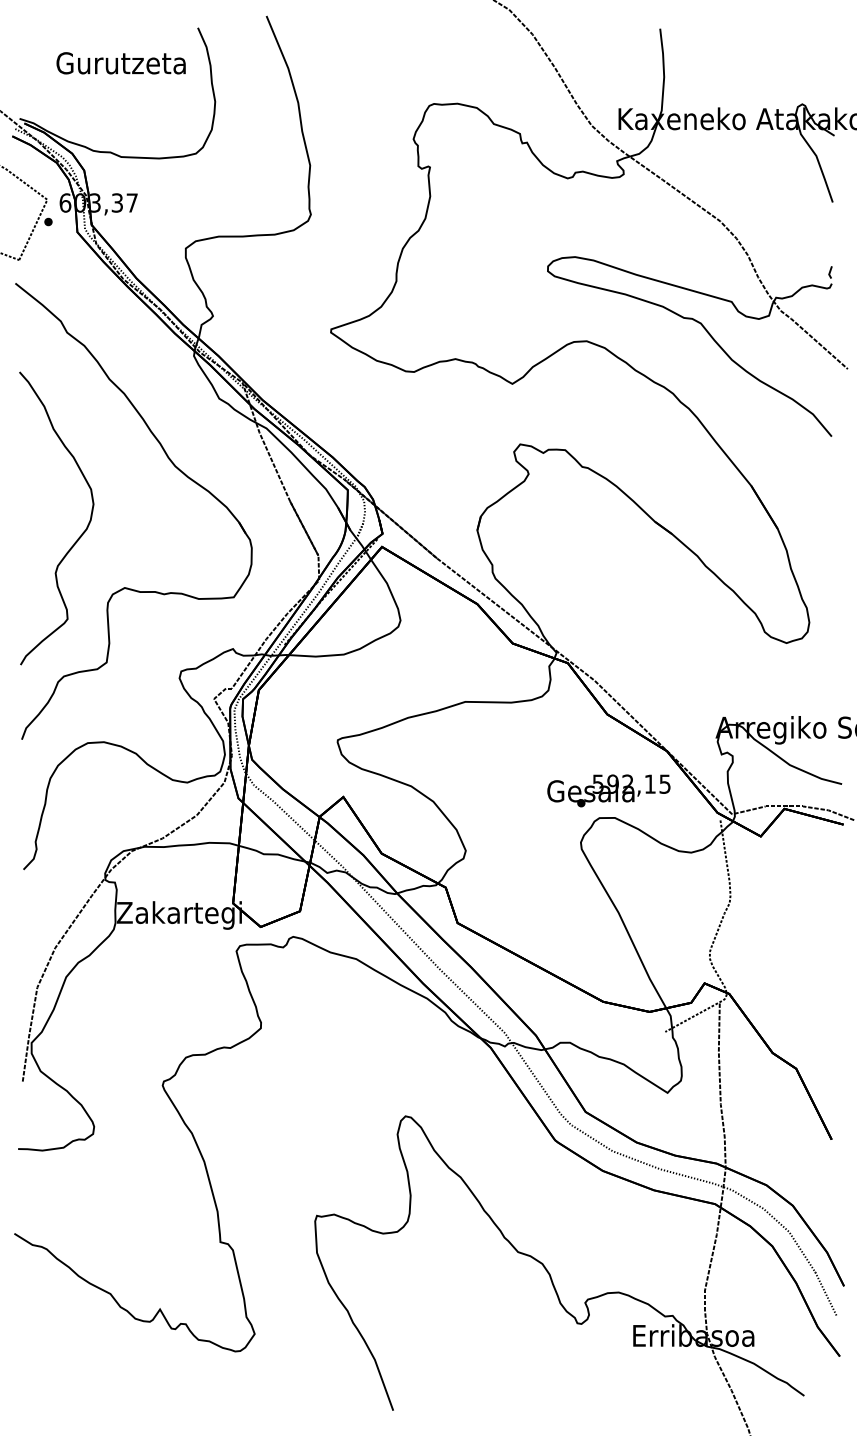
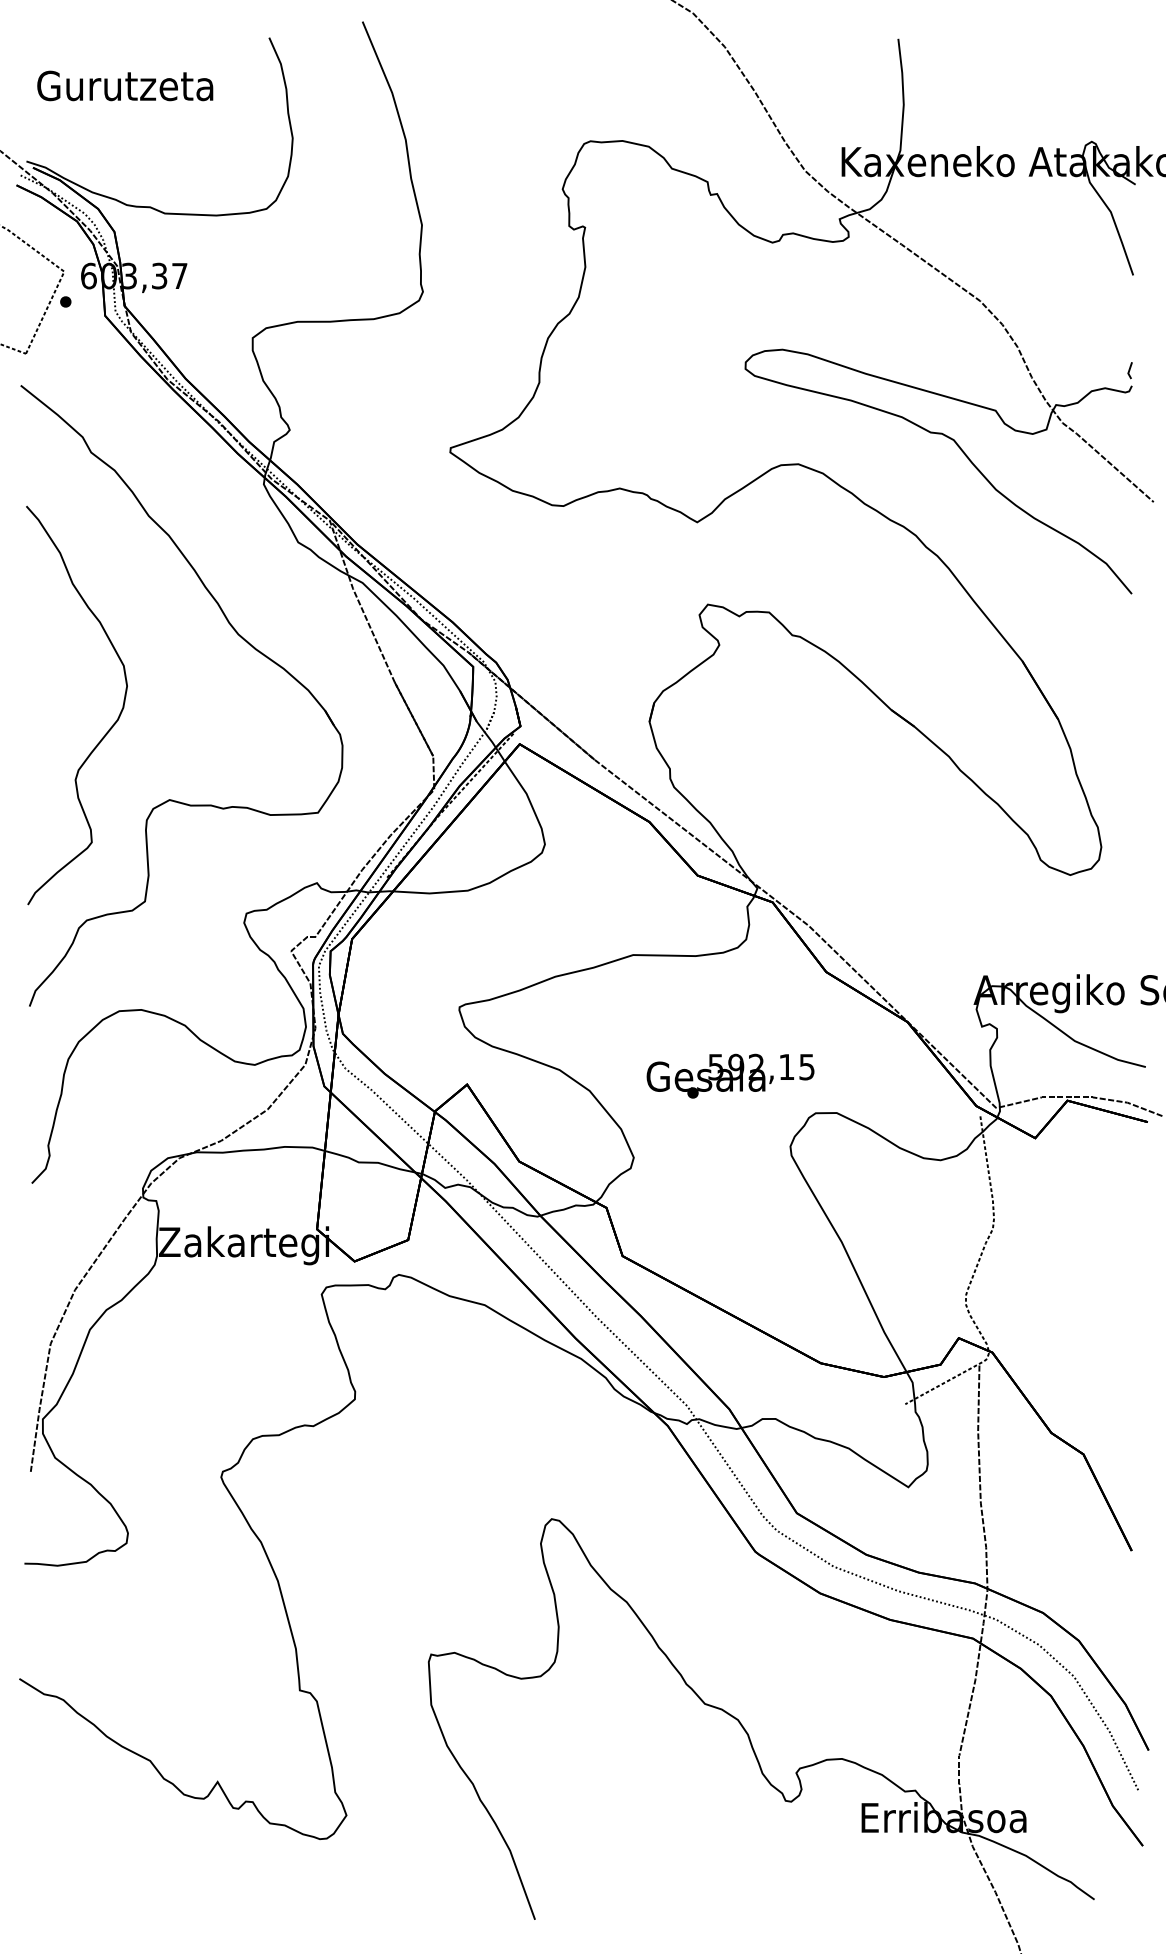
text: (120, 63) -> (124, 86), moved
text: (608, 790) -> (729, 1075), moved

